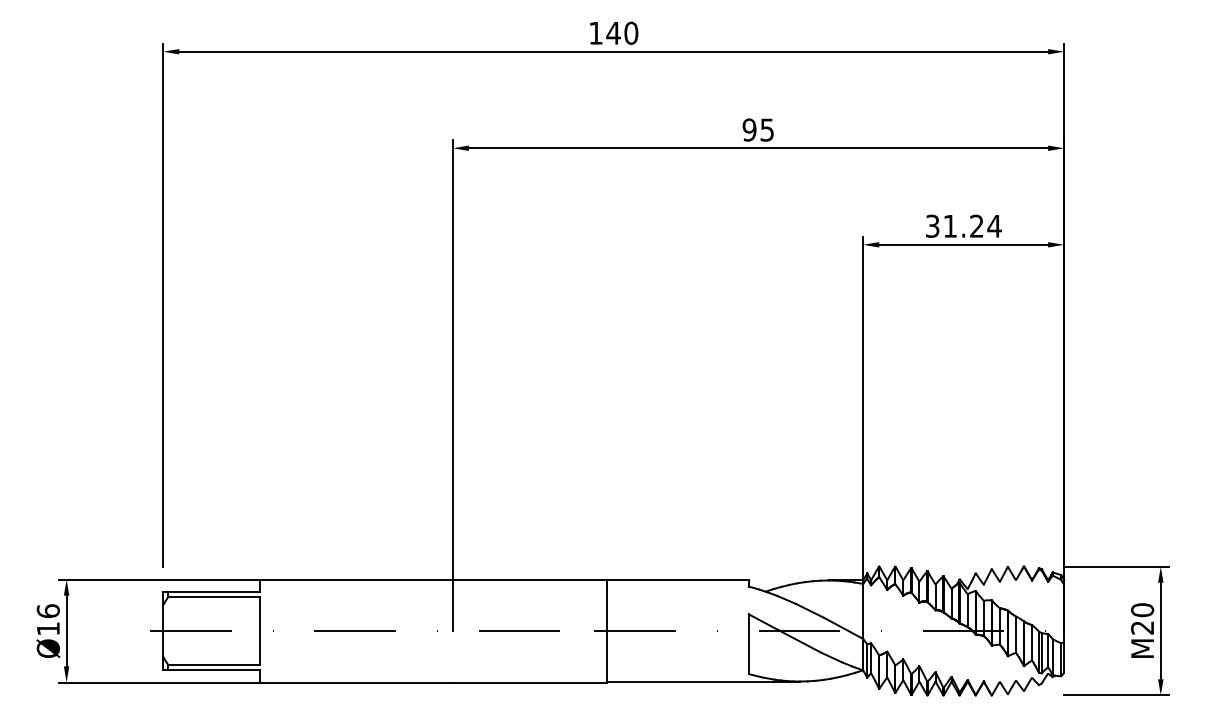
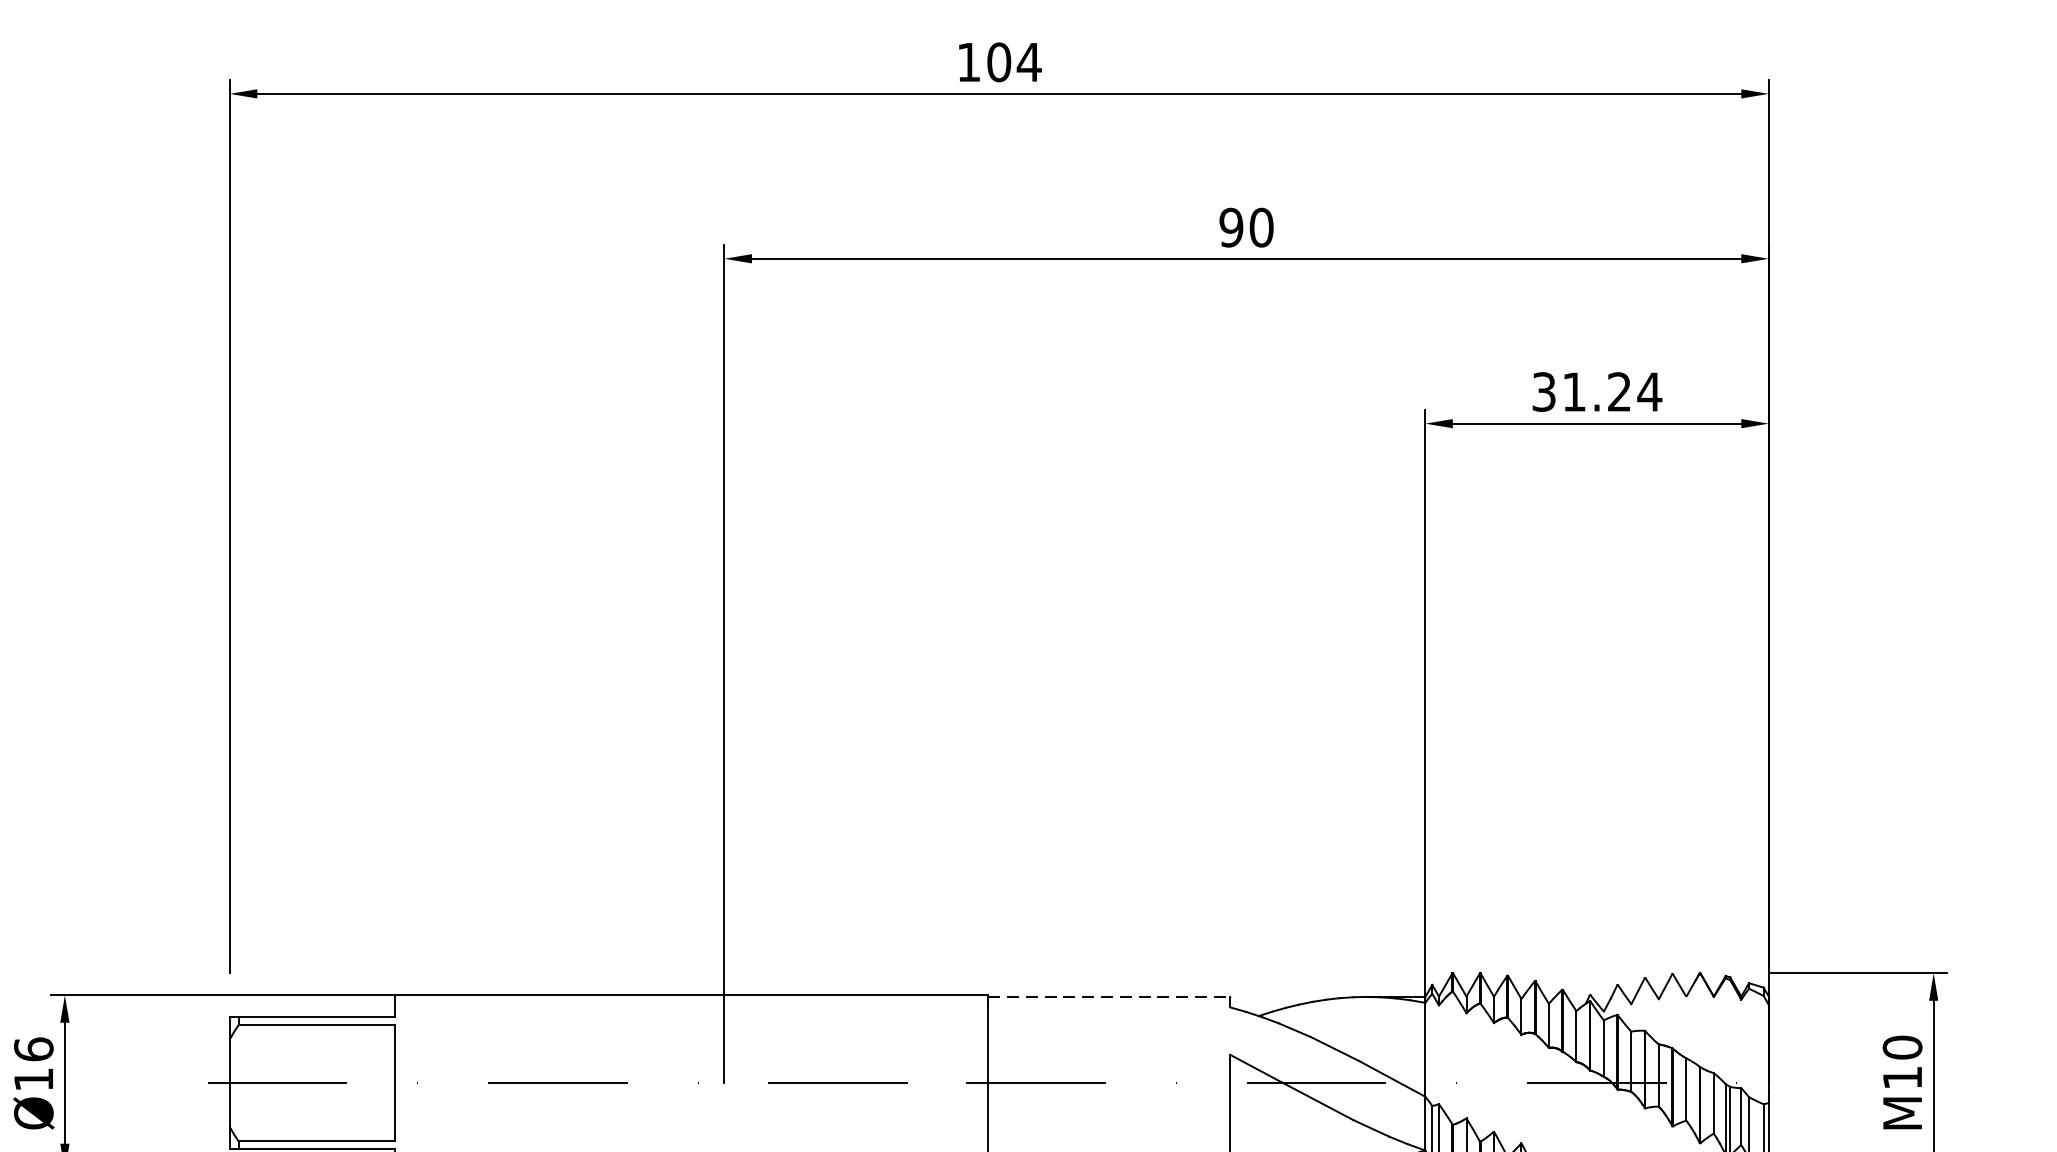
text: (622, 32) -> (1014, 61), 140 -> 104
text: (767, 129) -> (1261, 226), 95 -> 90
line: (678, 580) -> (1109, 996), solid -> dashed
text: (1142, 627) -> (1902, 1077), M20 -> M10

